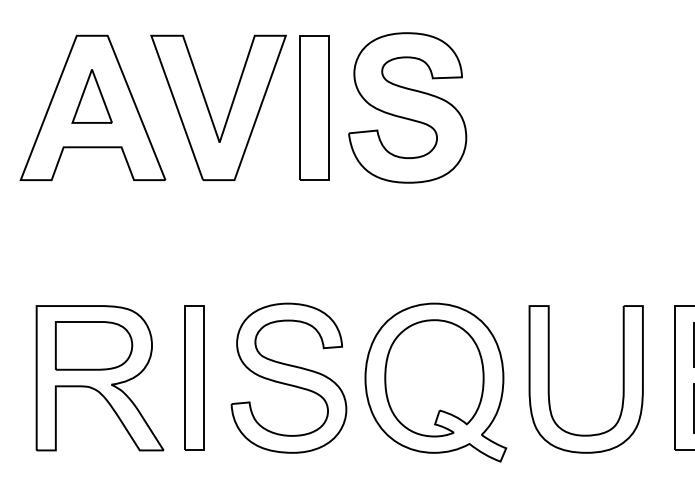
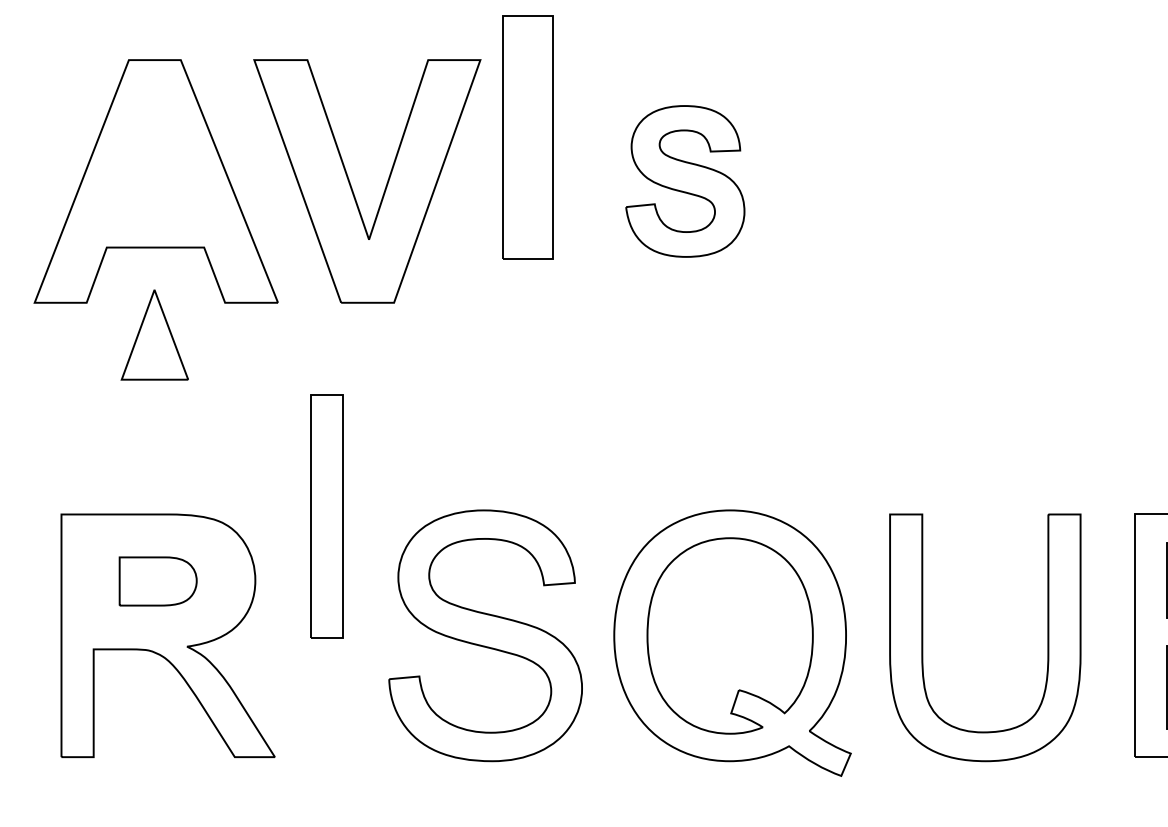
part: (91, 96) -> (153, 335), moved
part: (314, 107) -> (528, 136), moved
part: (407, 107) -> (684, 180), size x0.6
part: (94, 345) -> (158, 580), size x0.6
part: (194, 377) -> (326, 515), moved

